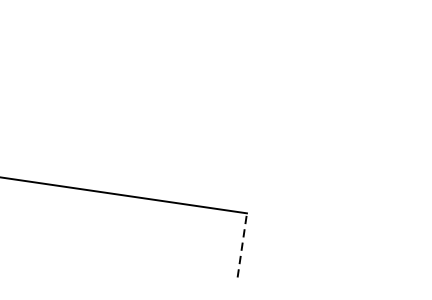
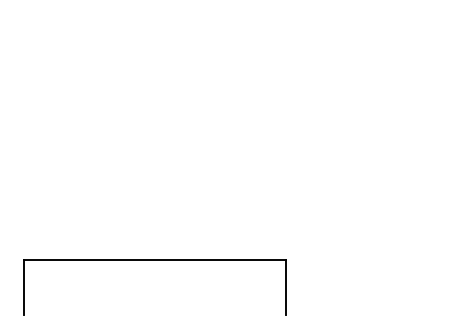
line: (242, 244) -> (286, 286), dashed -> solid

